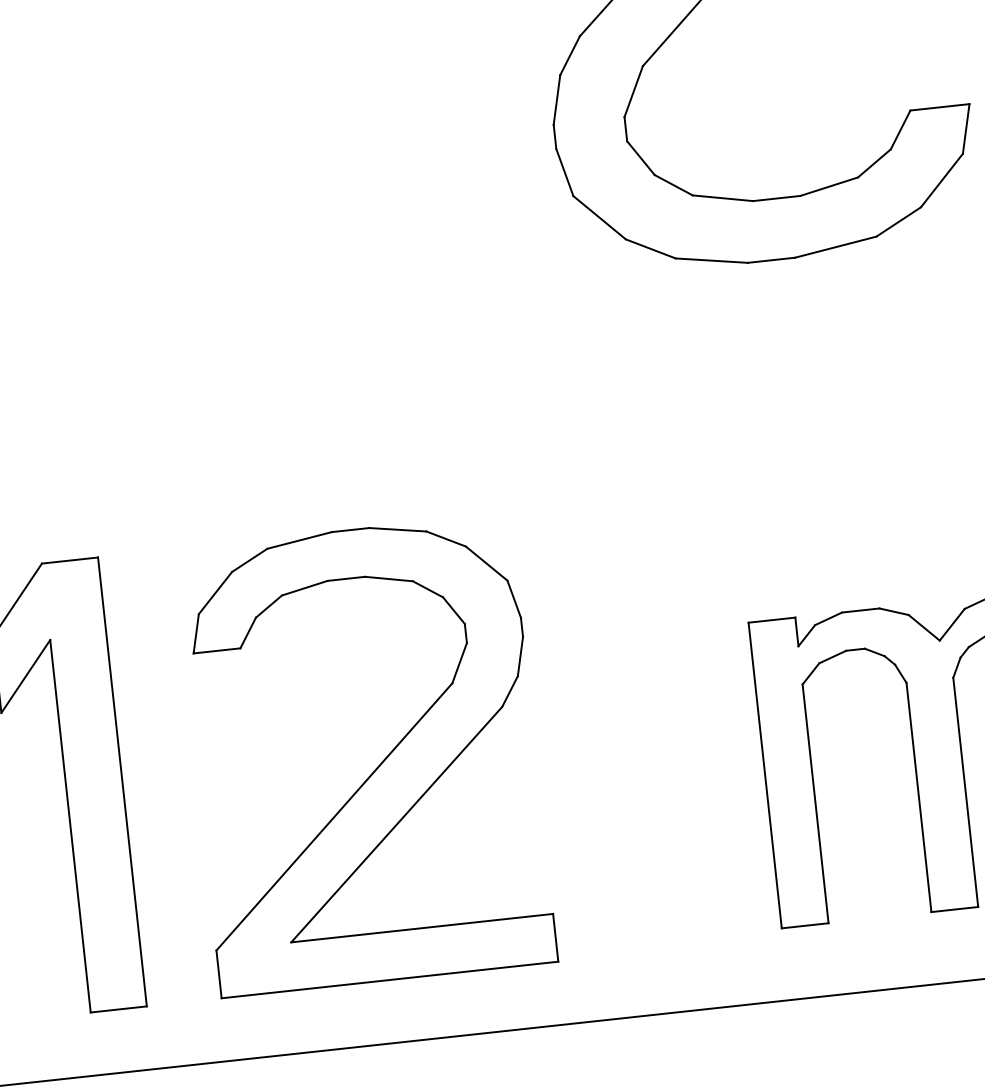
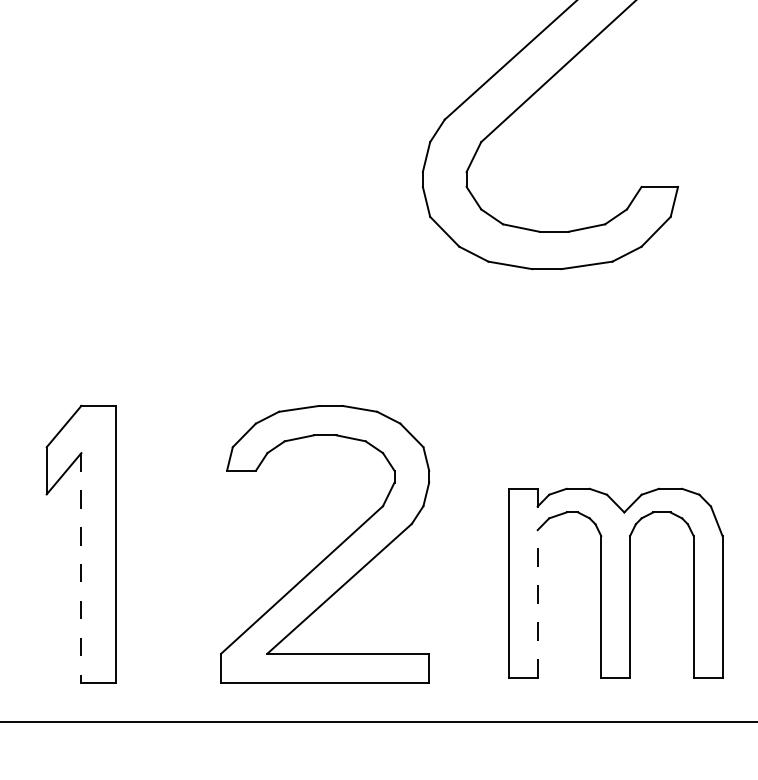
part: (378, 763) -> (332, 550), moved
line: (815, 803) -> (537, 603), solid -> dashed
line: (70, 826) -> (81, 568), solid -> dashed

